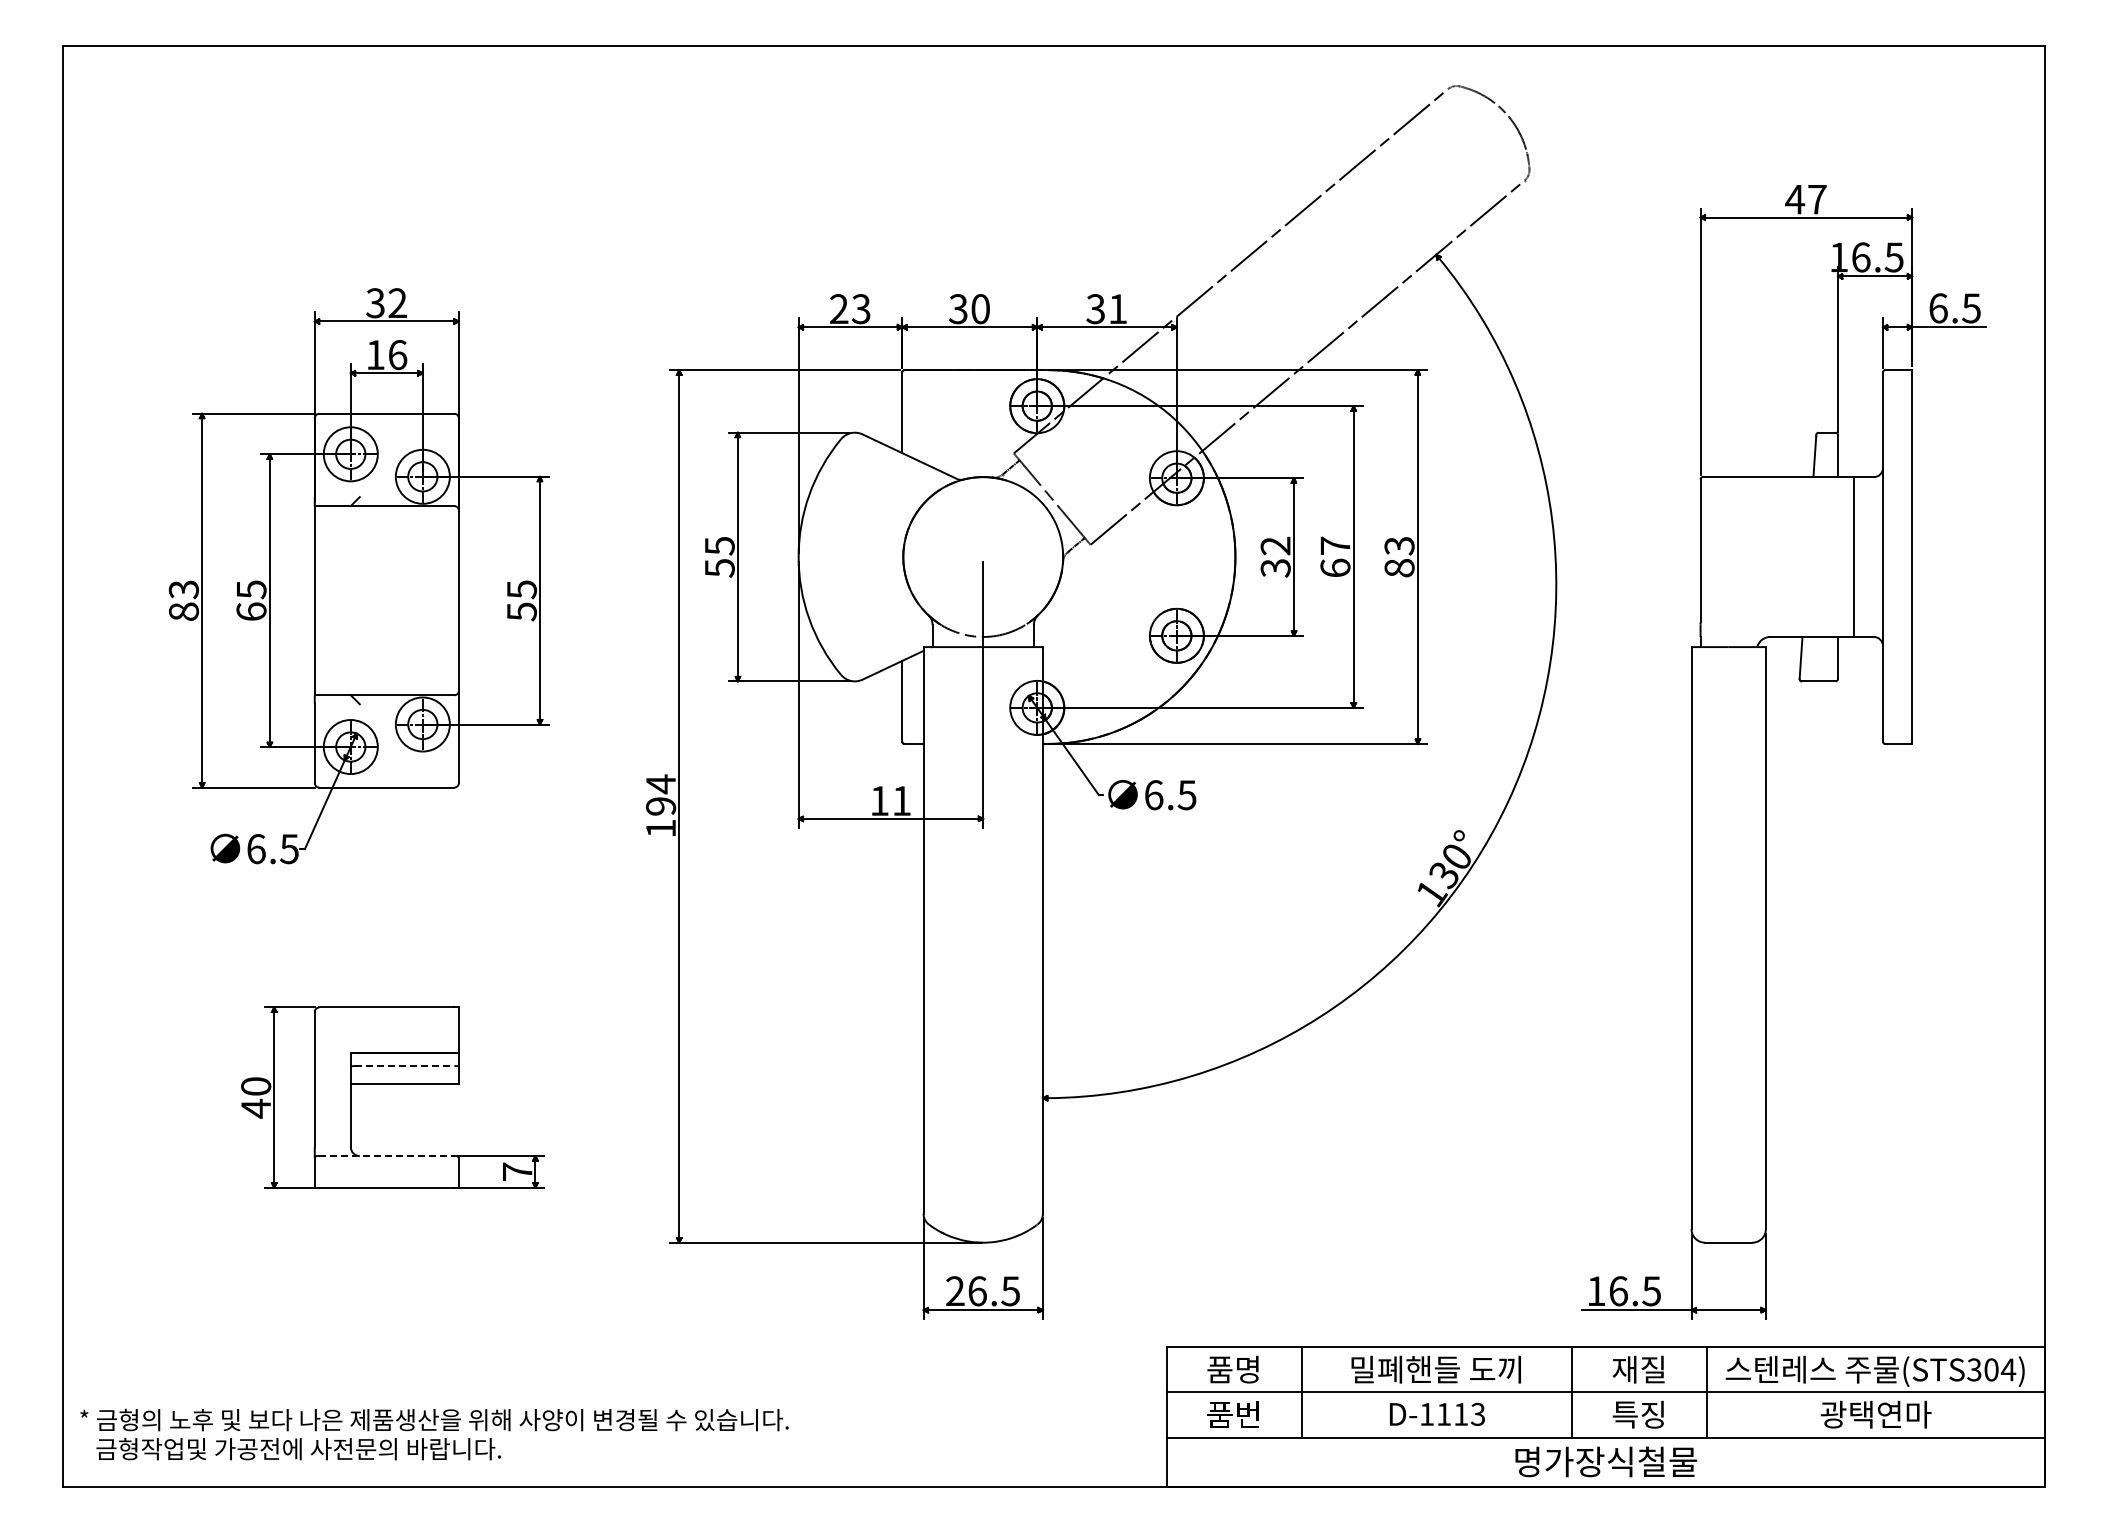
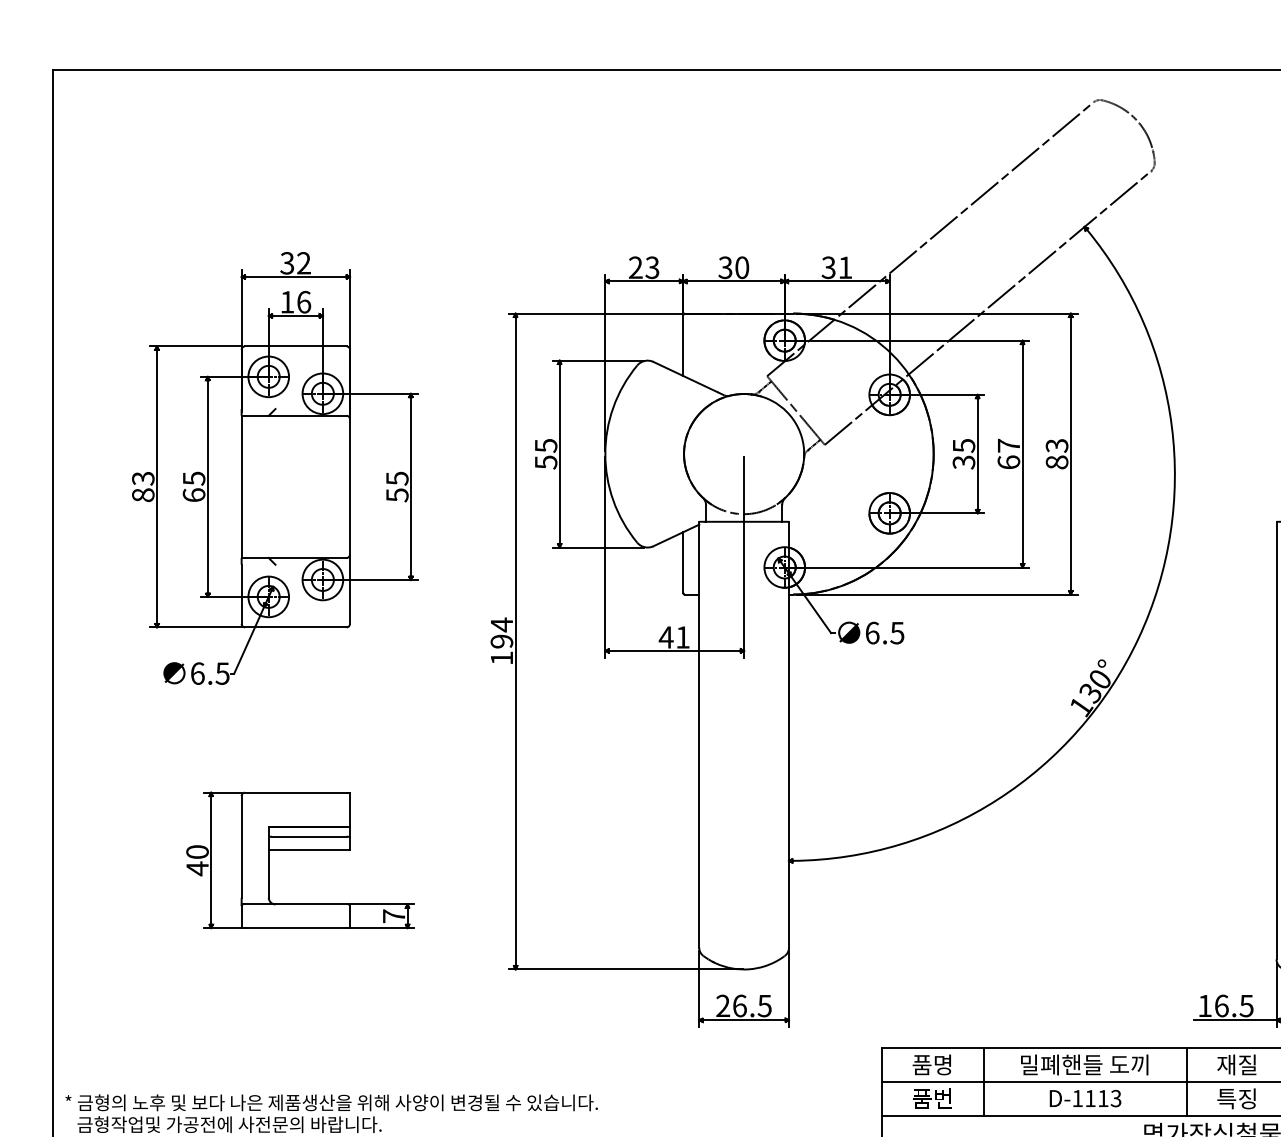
text: (1275, 545) -> (963, 445), 32 -> 35
text: (879, 800) -> (666, 637), 11 -> 41
line: (404, 1066) -> (309, 837), dashed -> solid
line: (386, 1156) -> (295, 904), dashed -> solid

